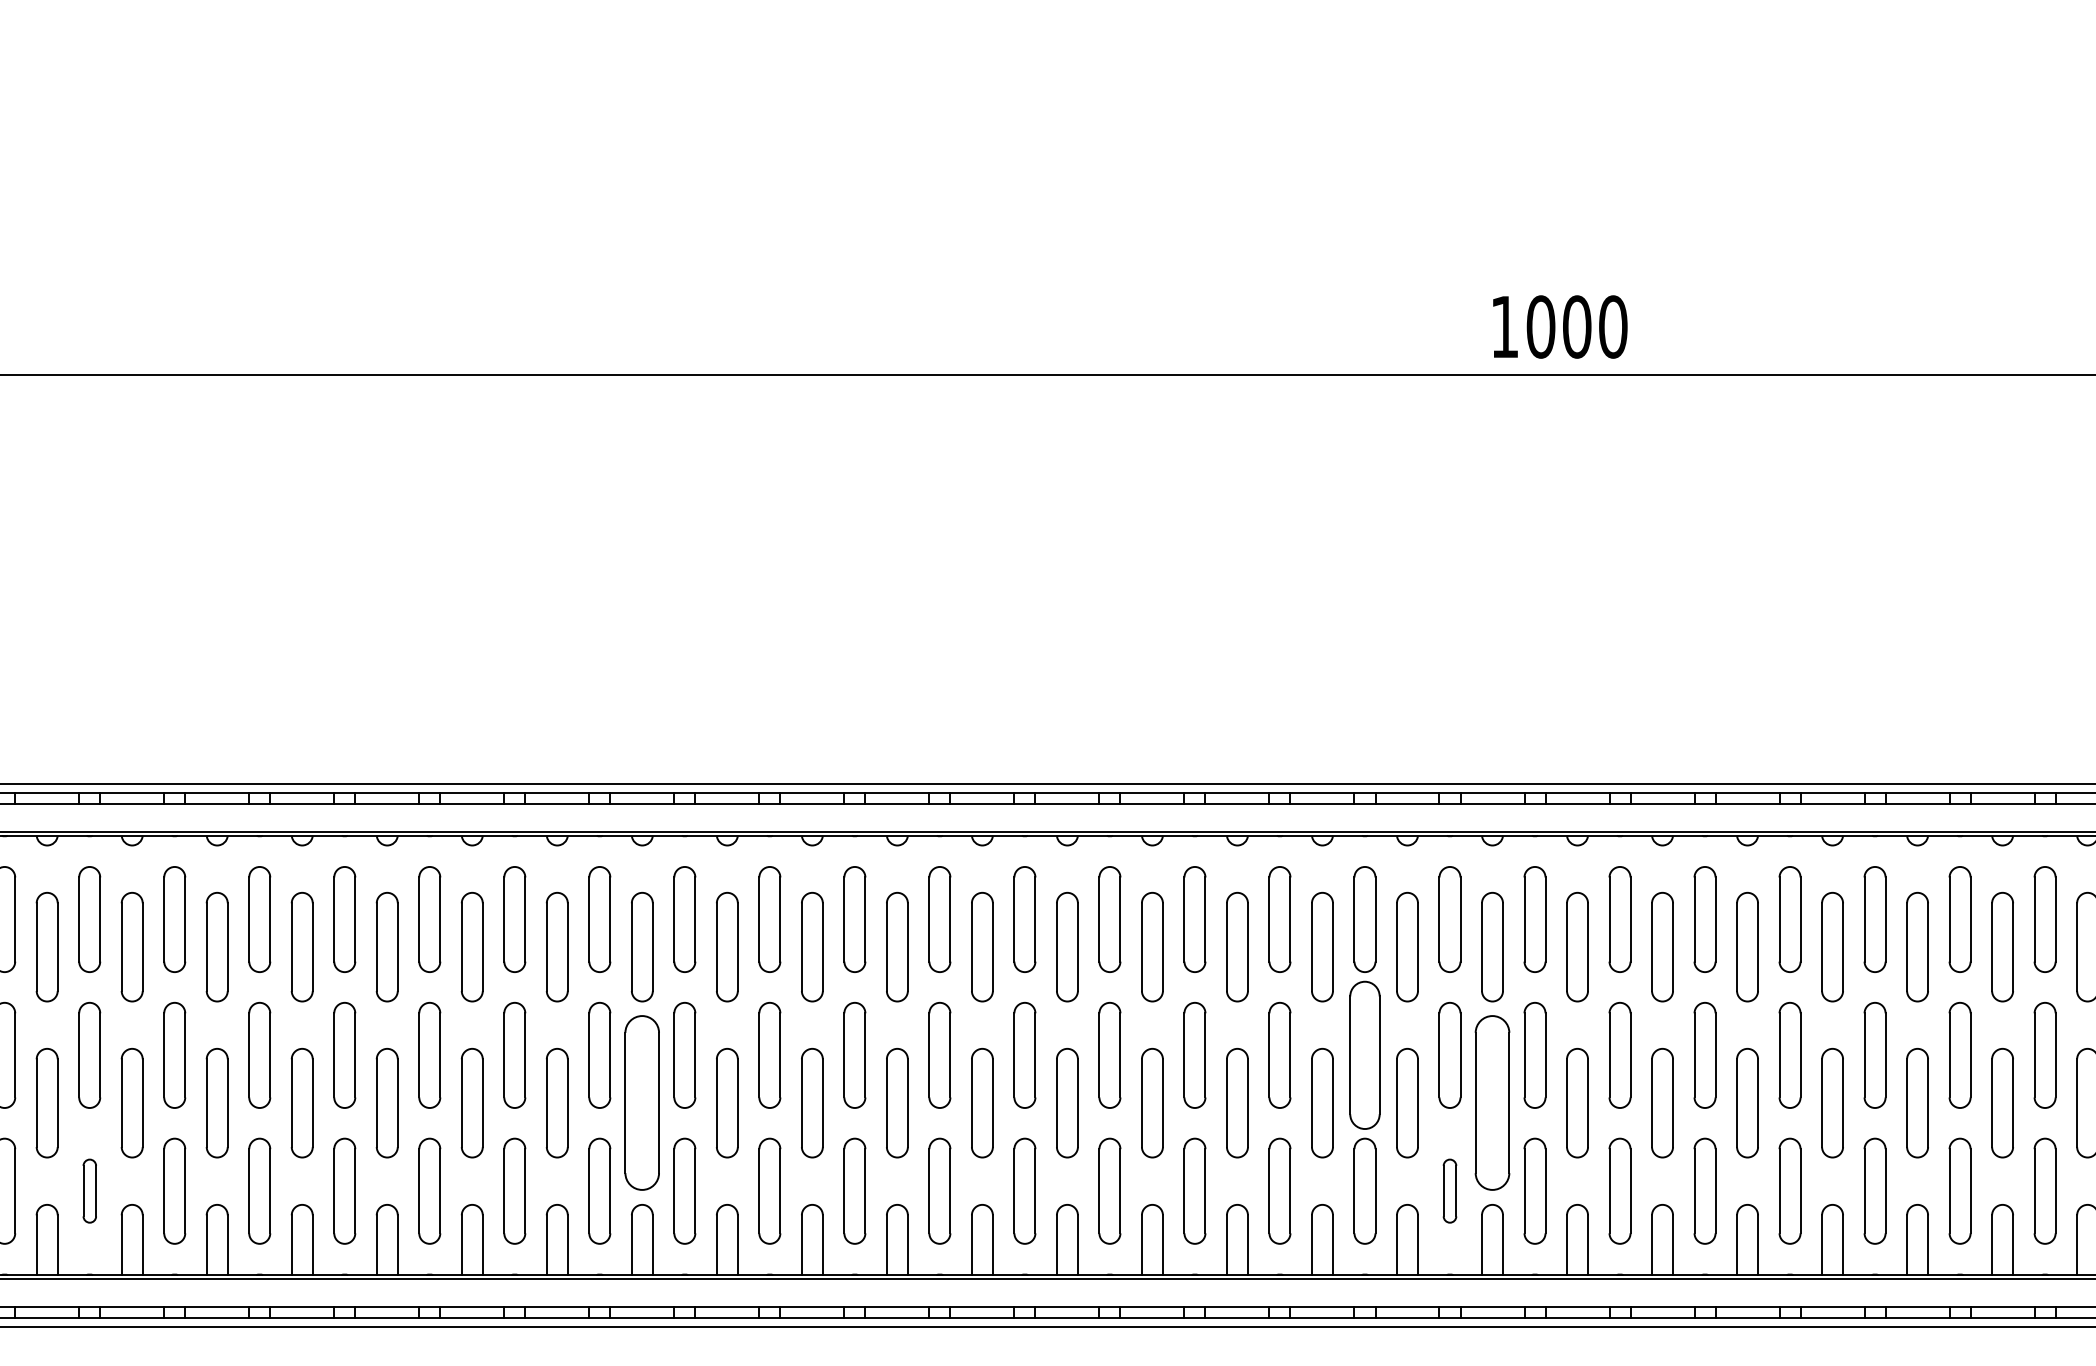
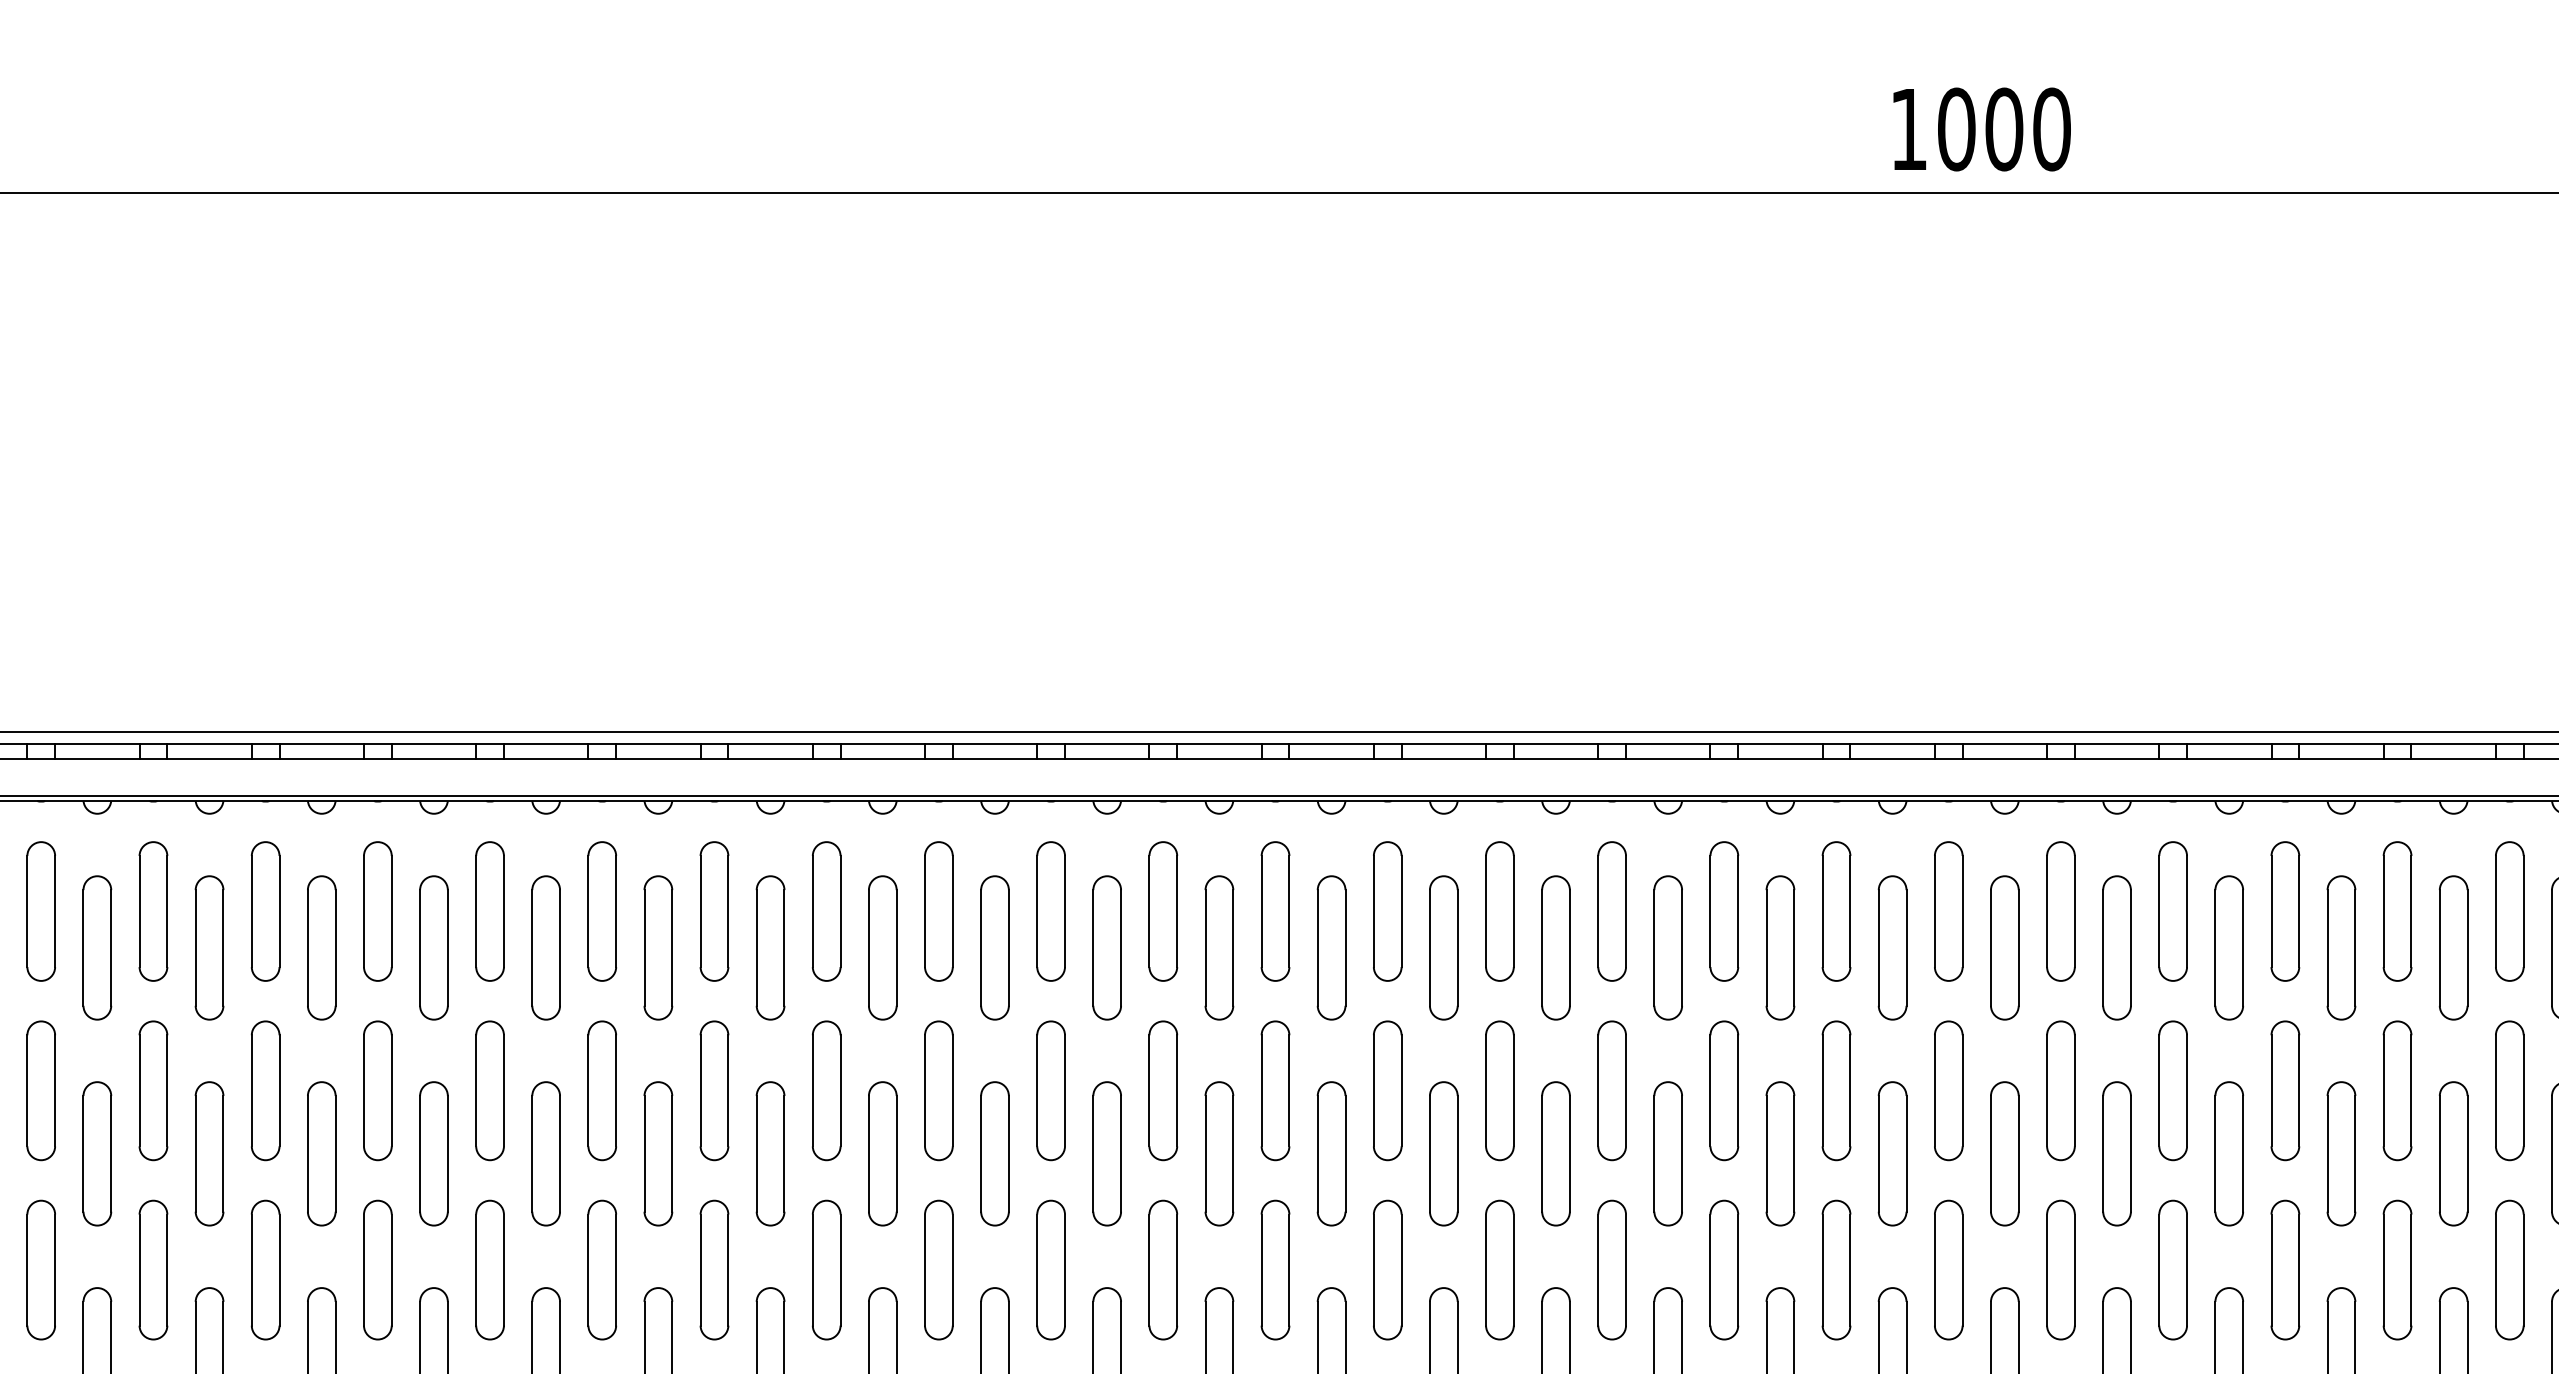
part: (1364, 1055) -> (1723, 1090), size x0.71
part: (642, 1103) -> (770, 1154), size x0.62
part: (1492, 1103) -> (1892, 1154), size x0.62
part: (89, 1190) -> (40, 1269), size x1.67
part: (1449, 1190) -> (1835, 1269), size x1.67

